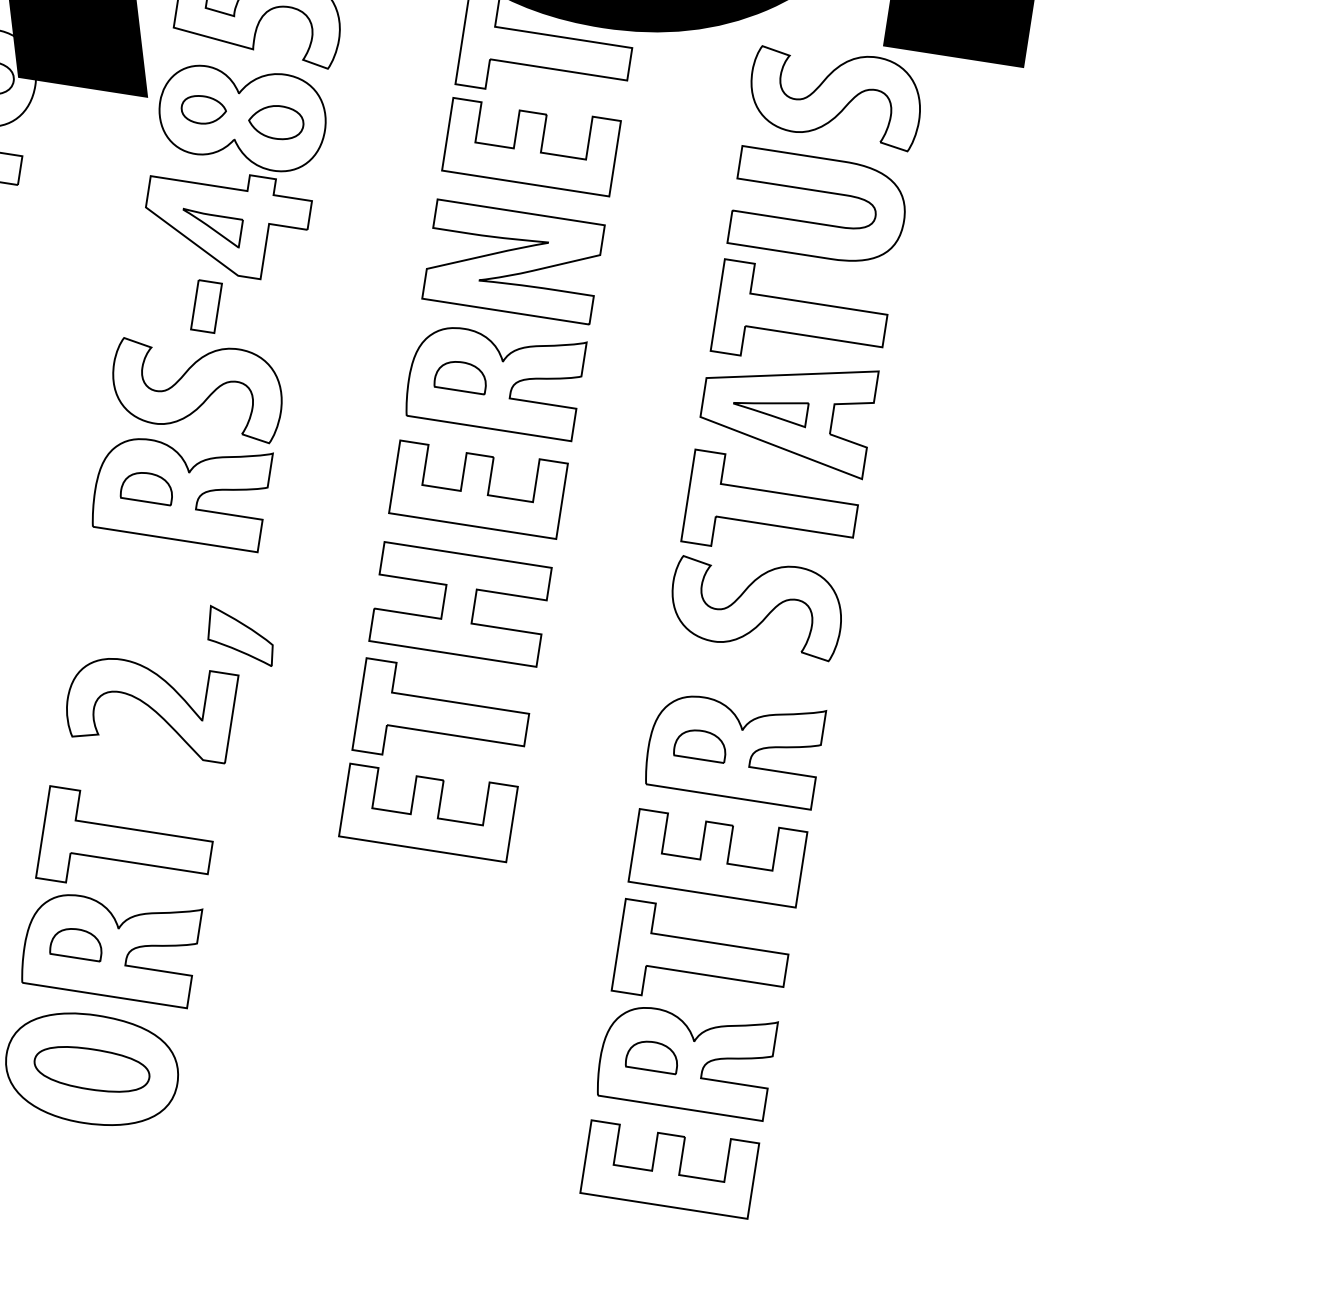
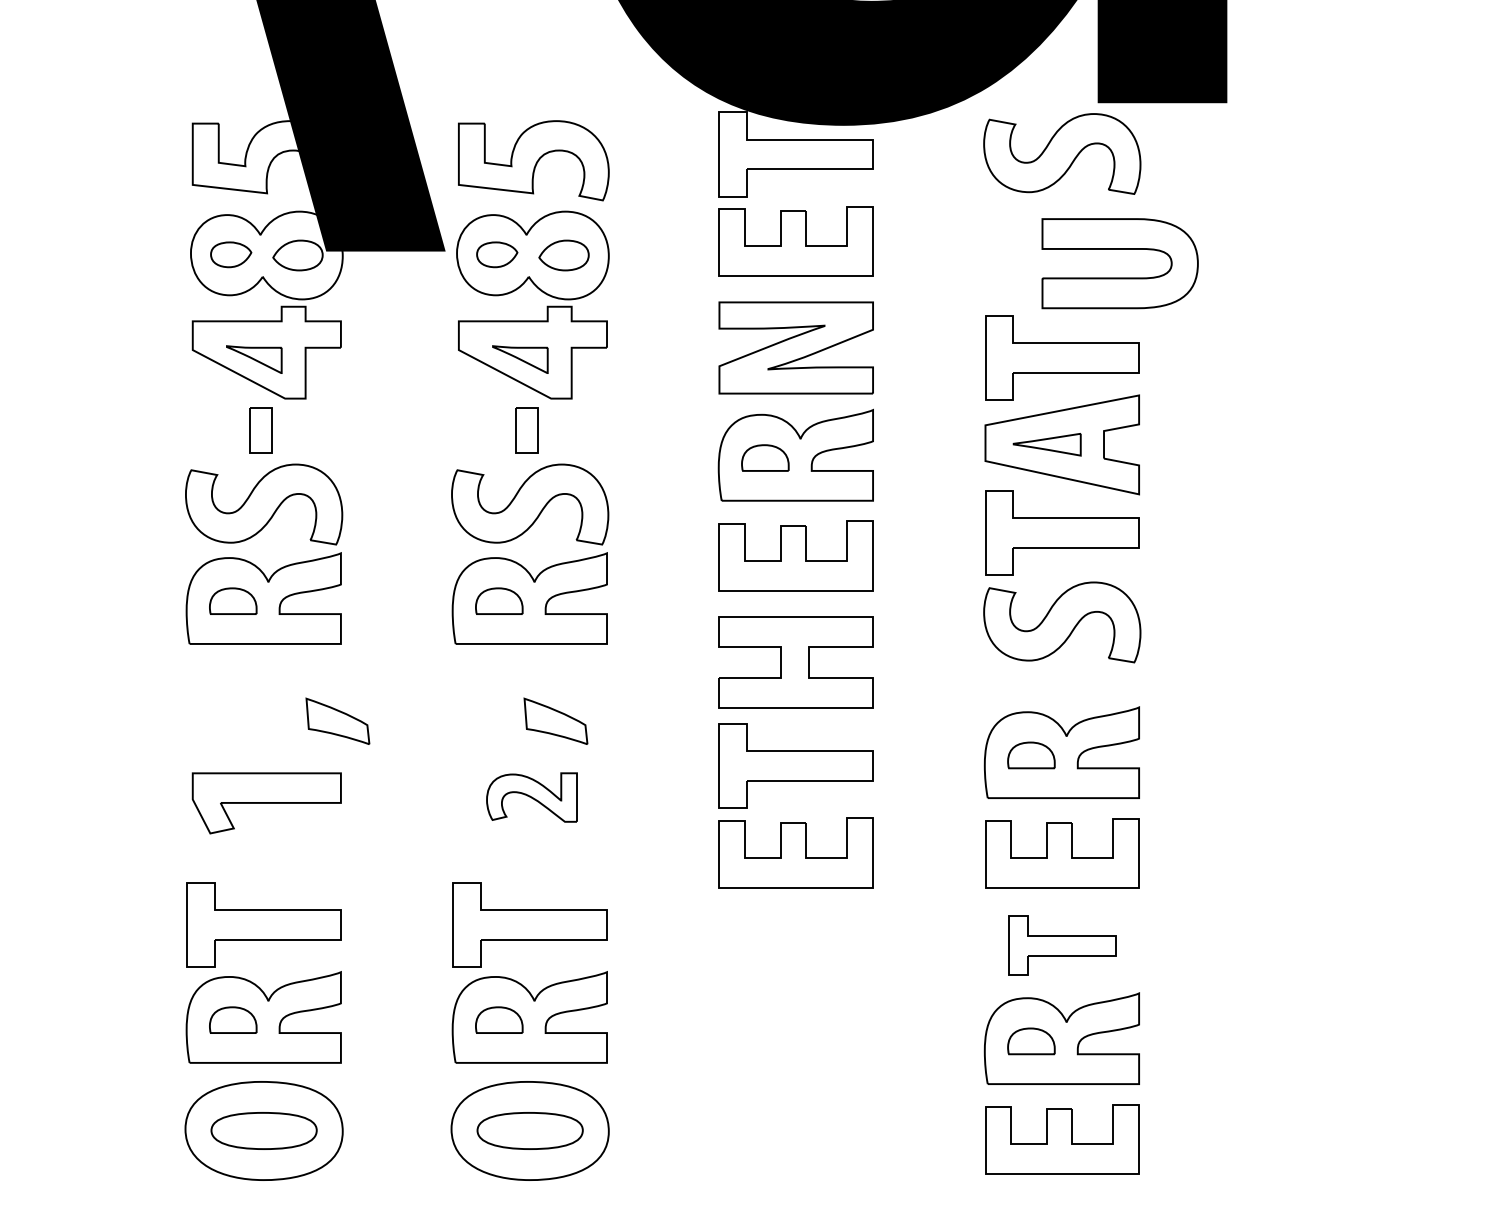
part: (821, 192) -> (1119, 249), moved
part: (240, 634) -> (555, 720), moved
part: (149, 706) -> (531, 797), size x0.6
part: (702, 957) -> (1062, 945), size x0.7

